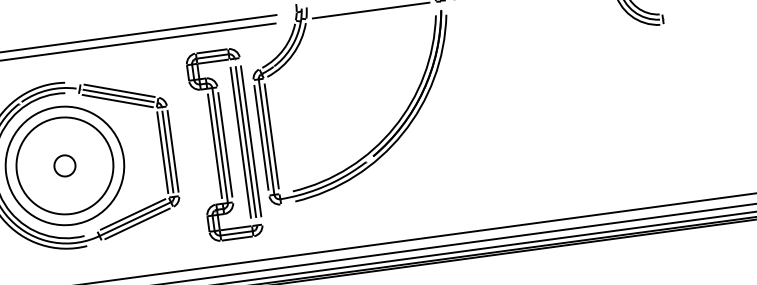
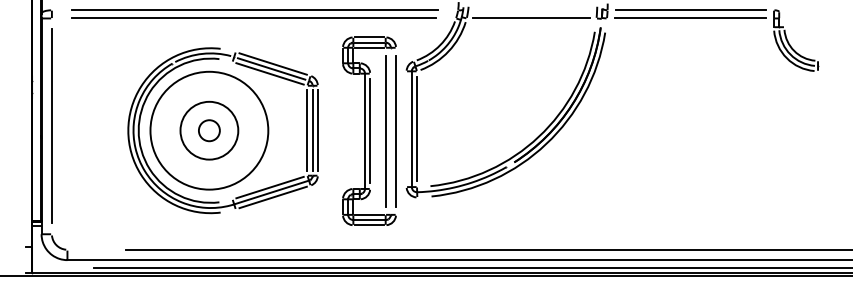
line: (261, 138) -> (406, 129), removed
line: (245, 142) -> (390, 131), removed
line: (214, 146) -> (359, 131), removed
circle: (65, 165) -> (209, 130), size x0.6

